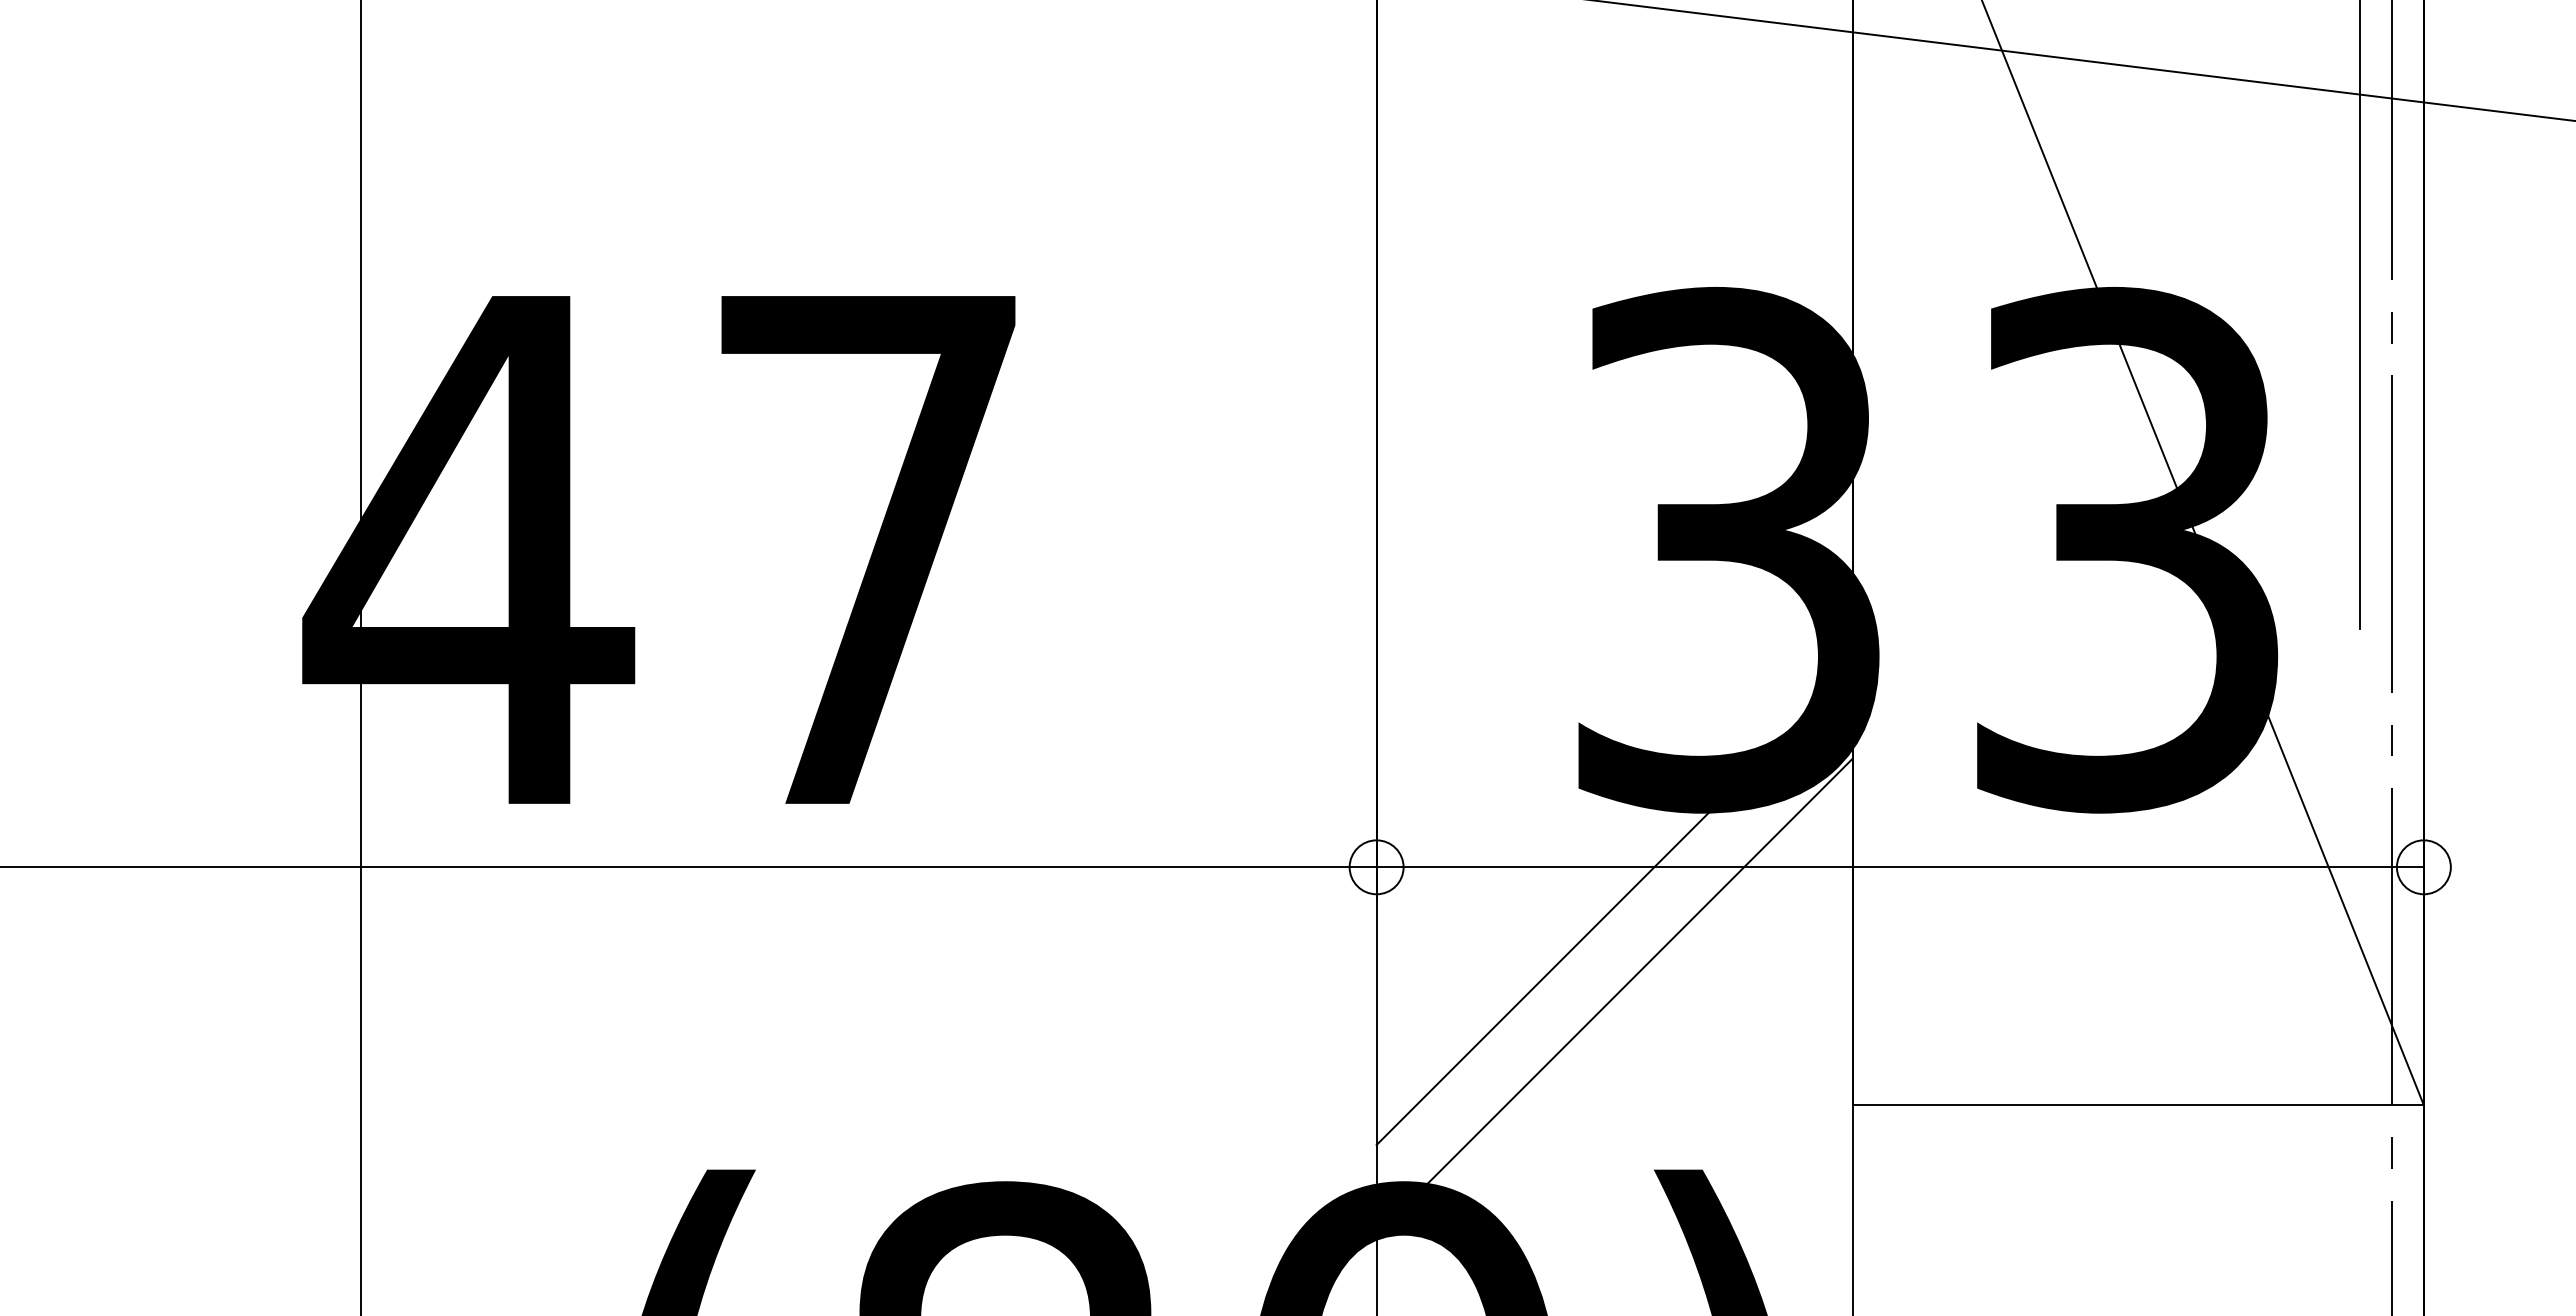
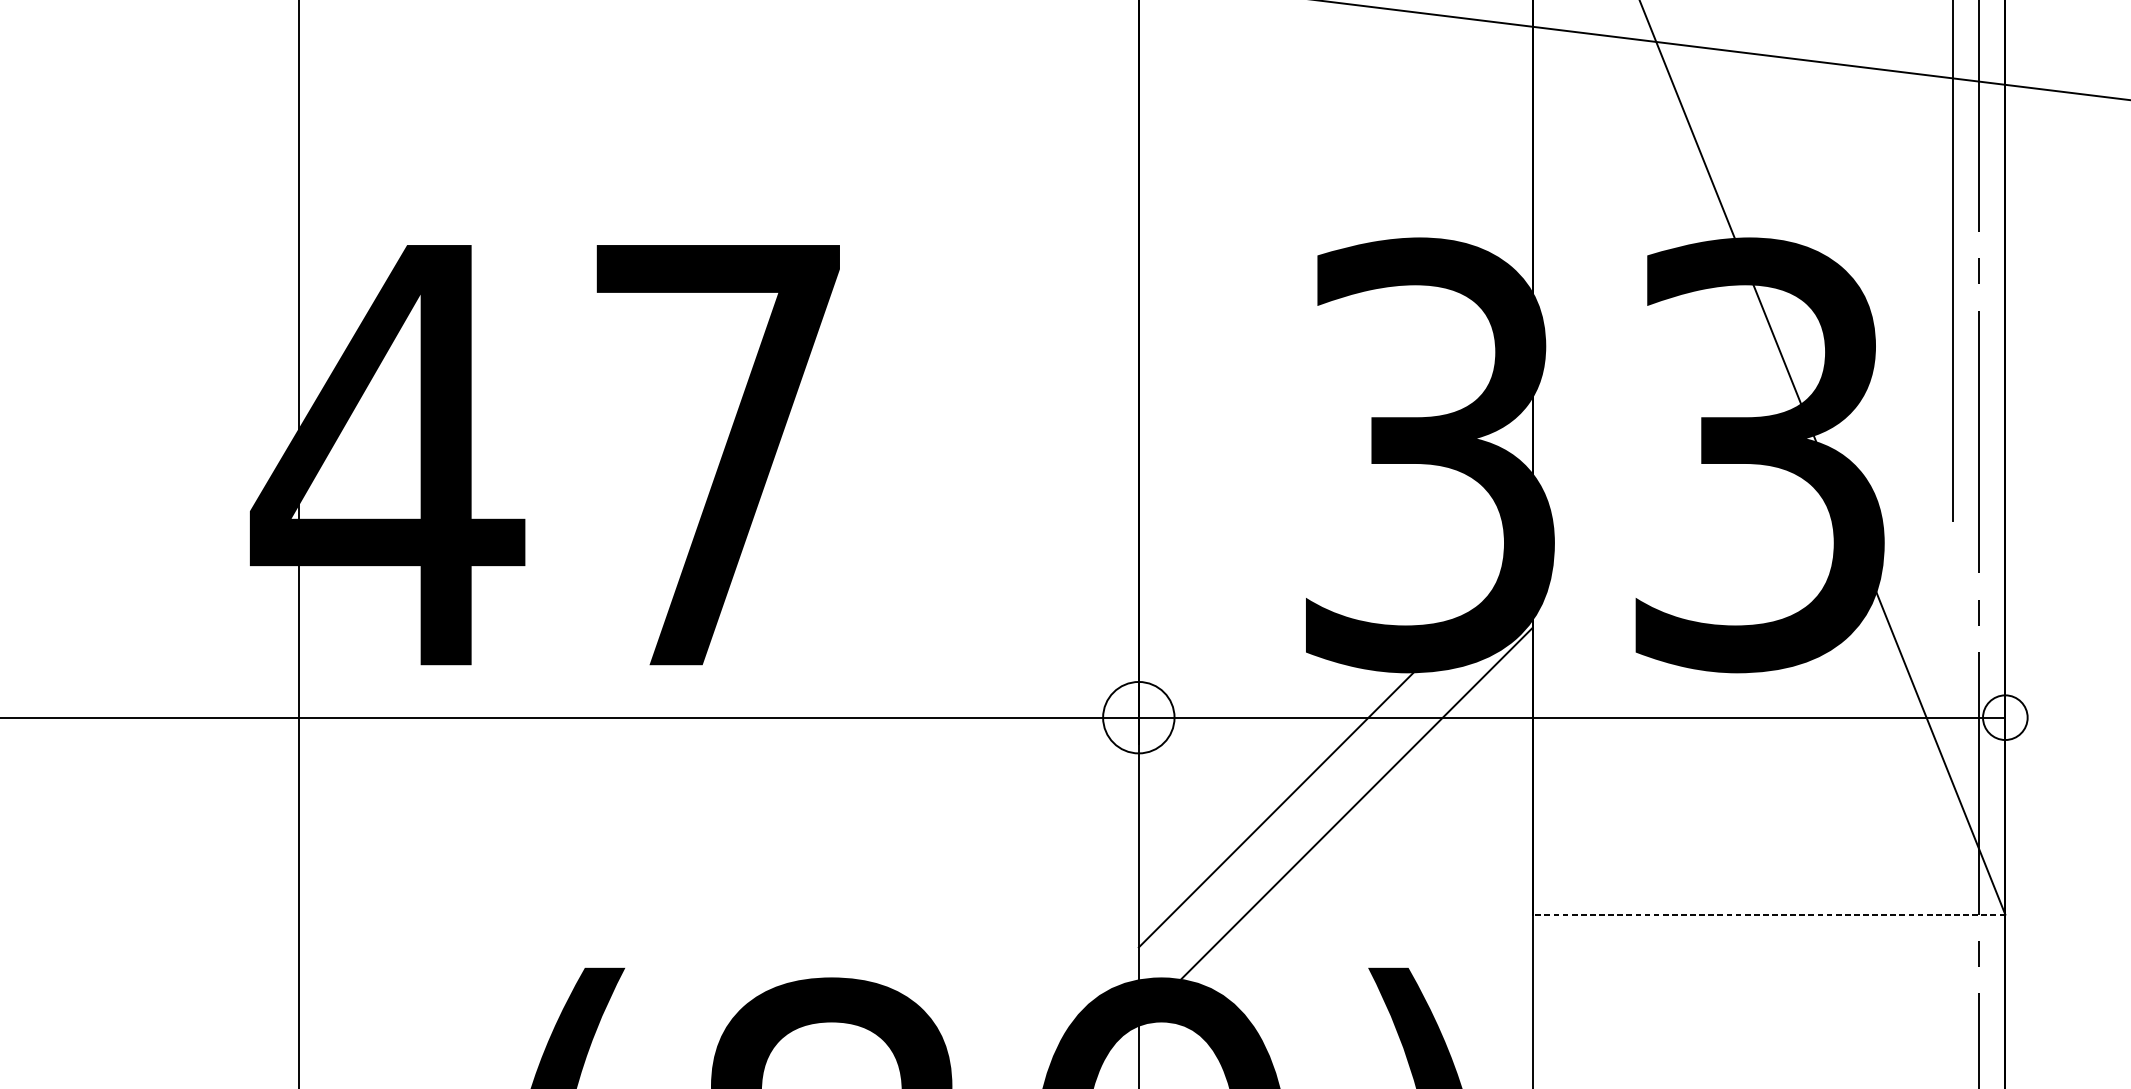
circle: (1376, 867) -> (1138, 717), size x1.6
line: (2138, 1105) -> (1769, 914), solid -> dashed

